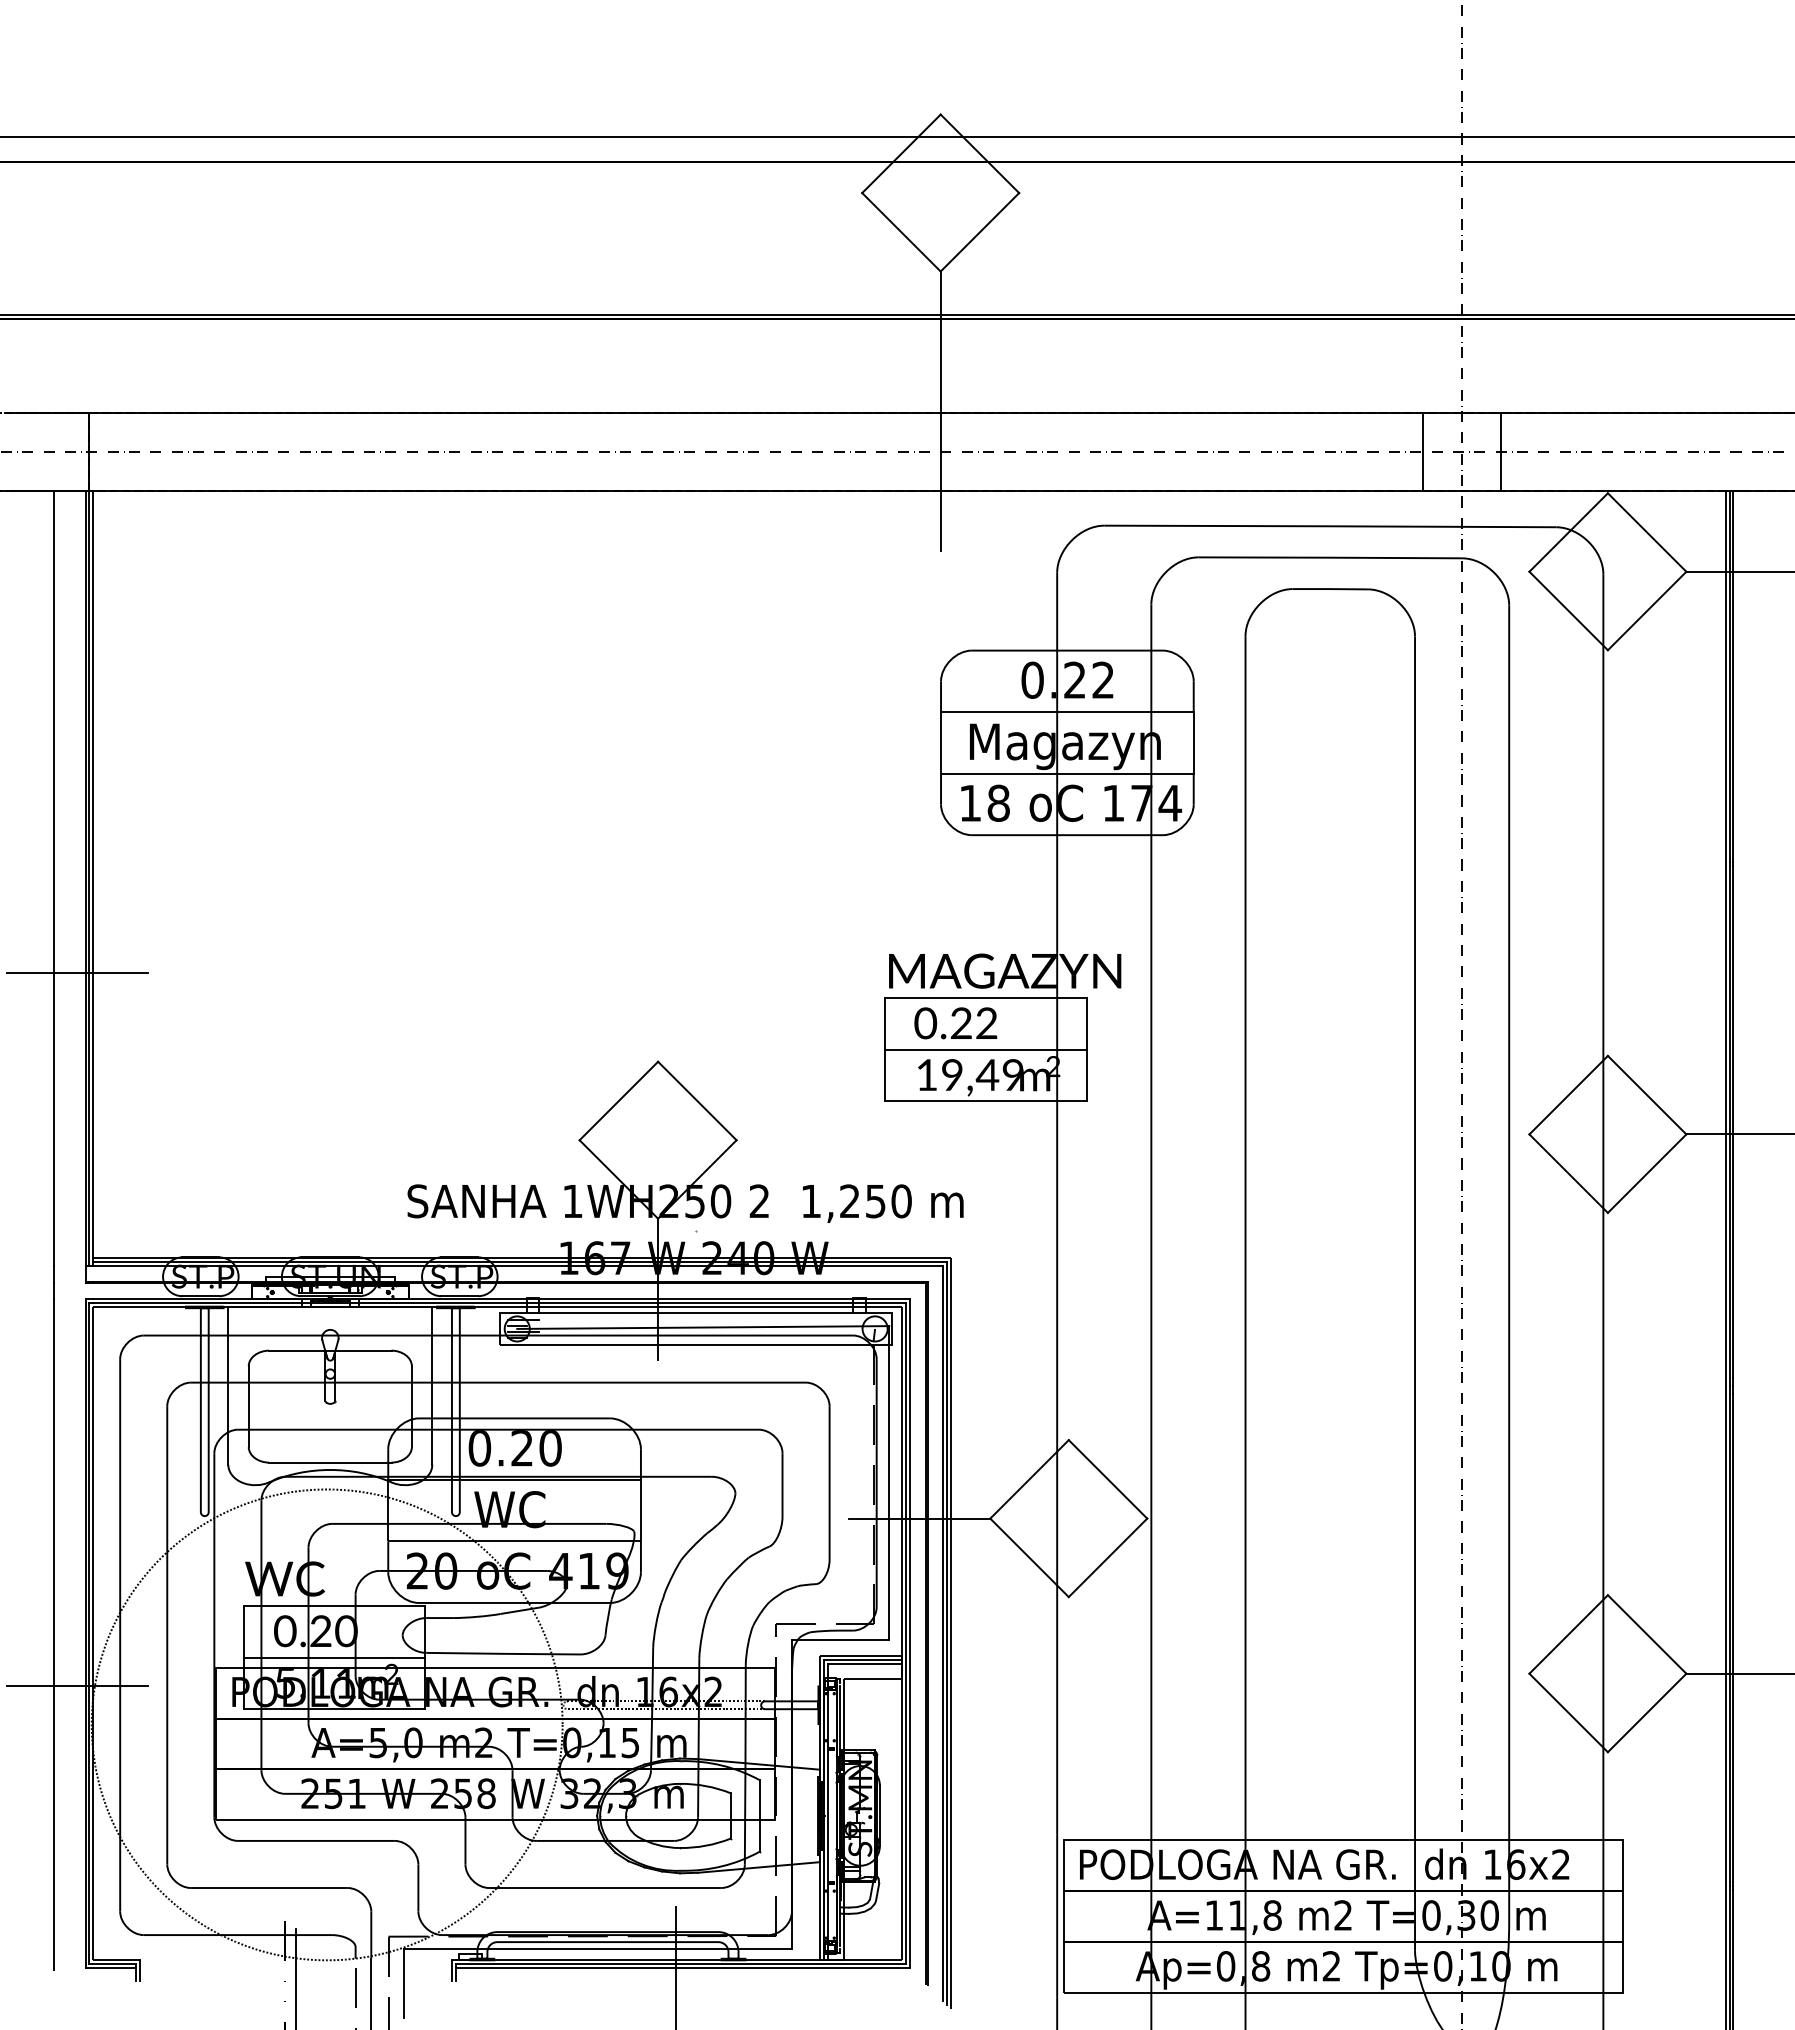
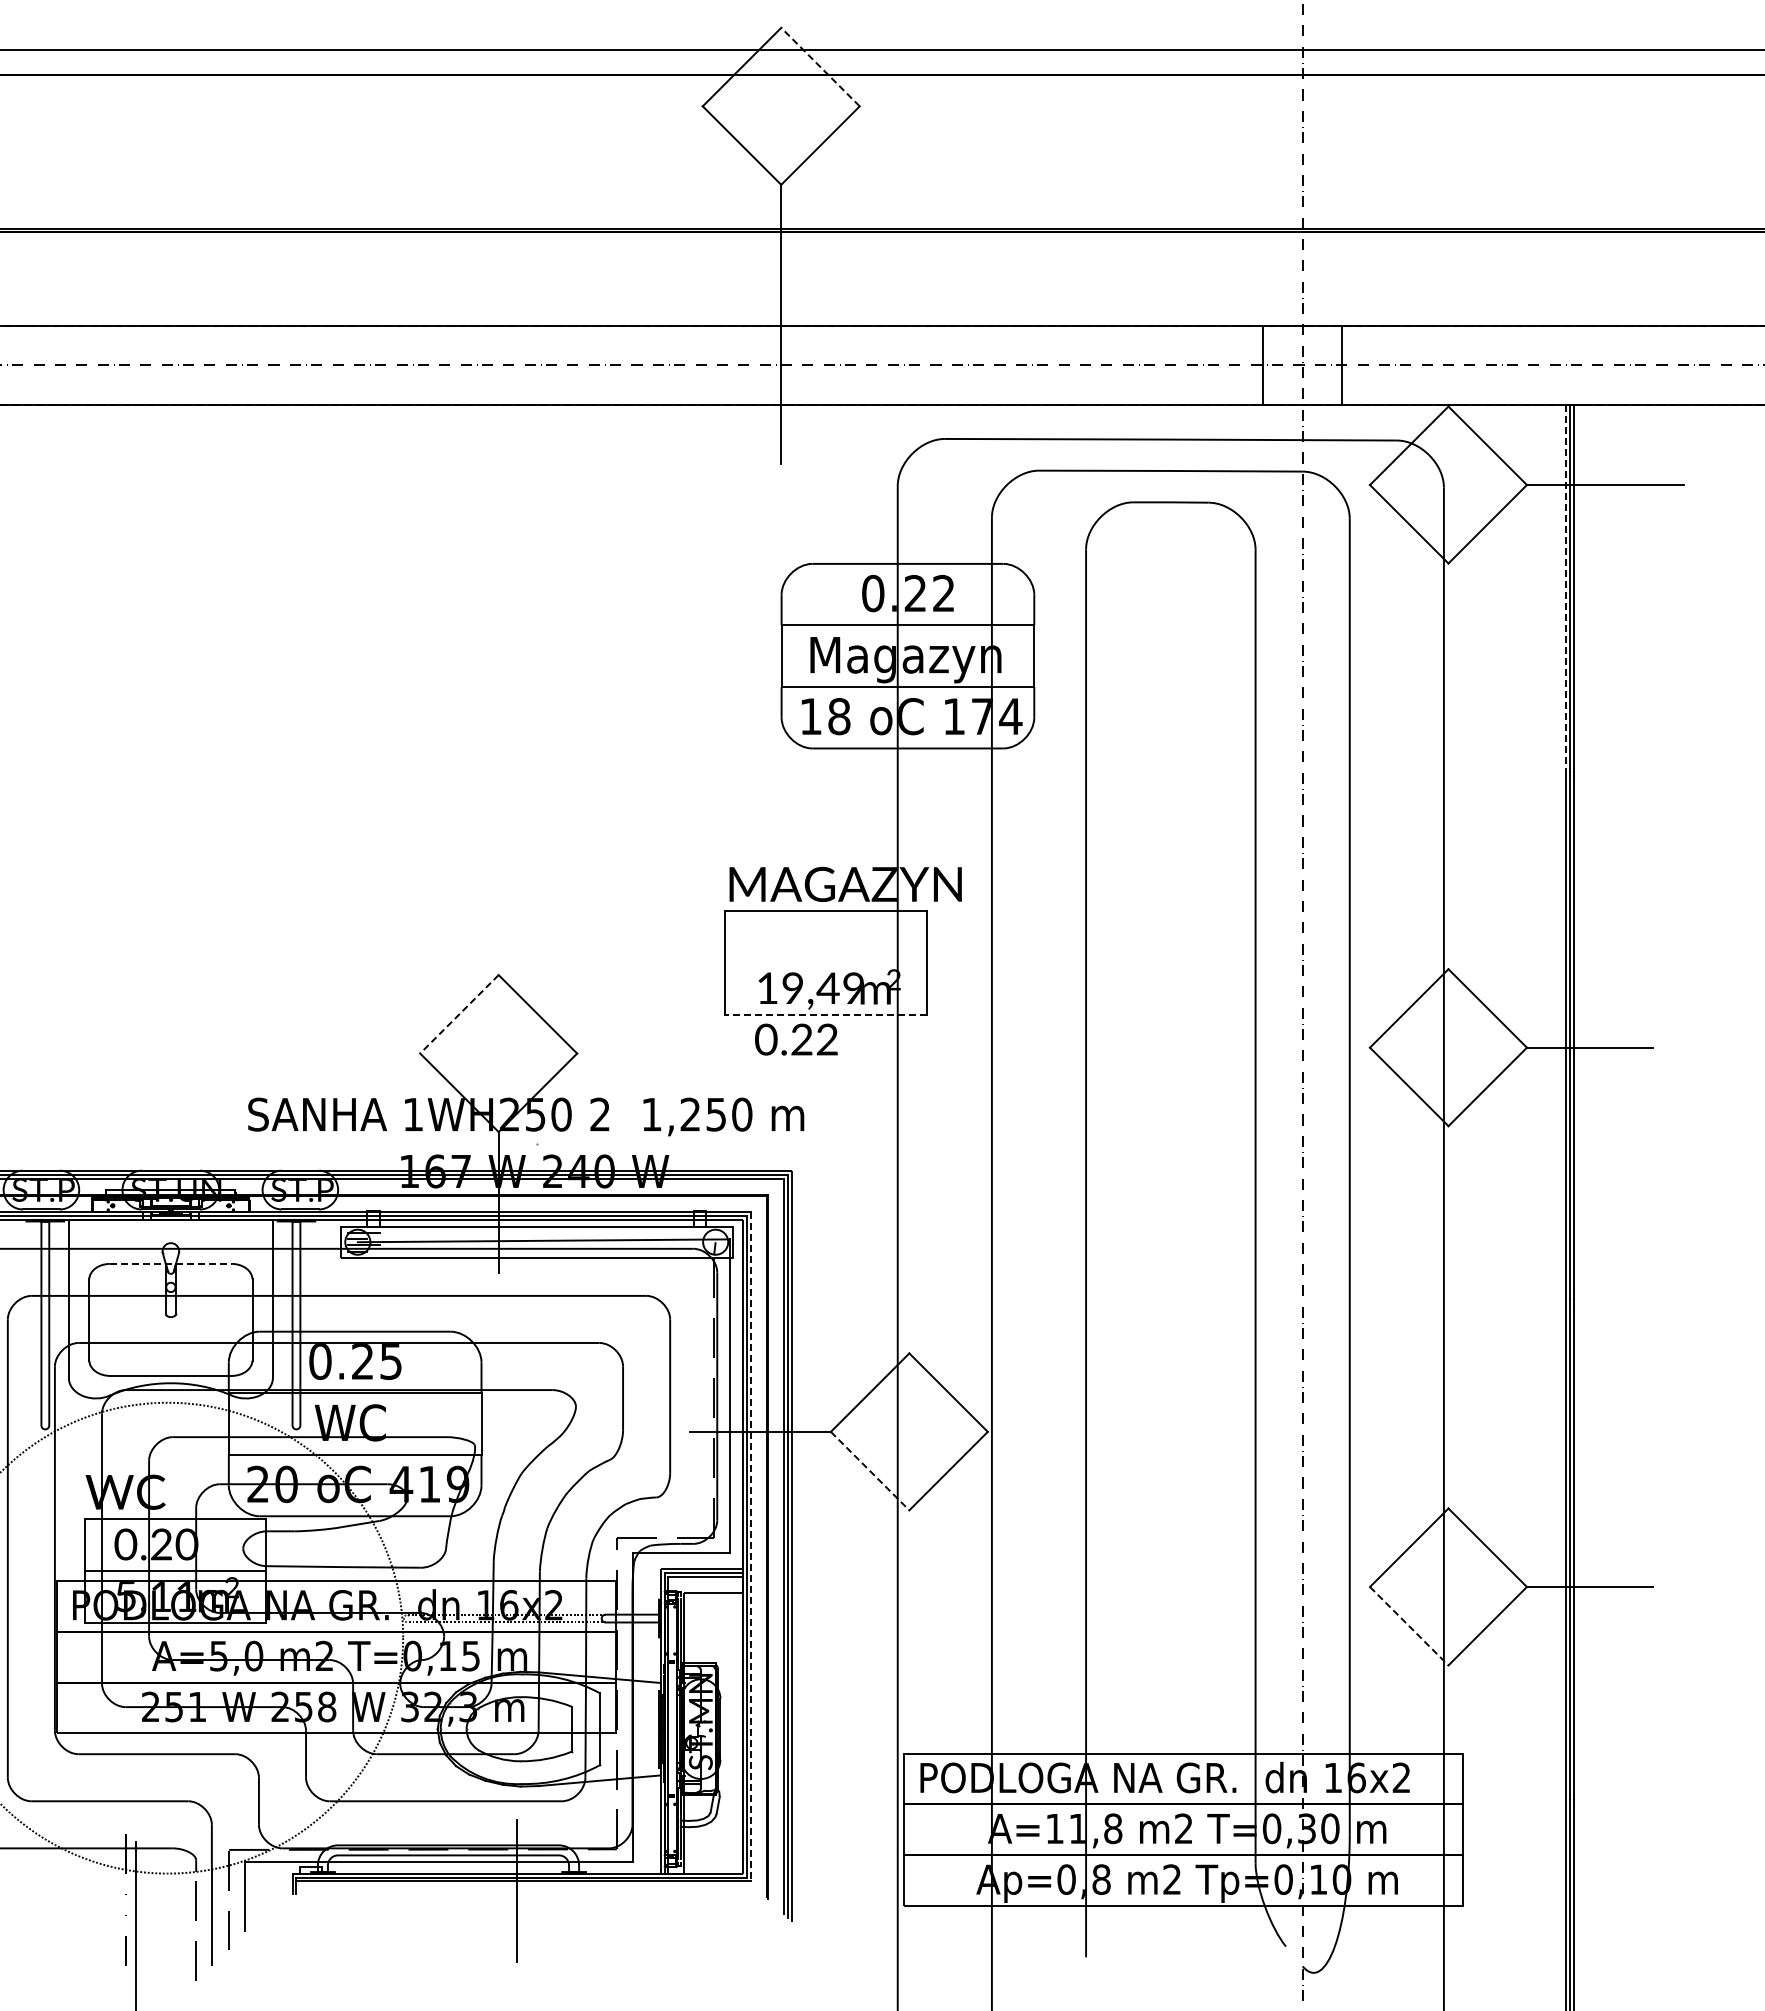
line: (979, 153) -> (820, 66), solid -> dashed
line: (1725, 674) -> (1566, 587), solid -> dashed
text: (955, 1023) -> (796, 1039), moved
line: (985, 1049) -> (826, 962), removed
line: (618, 1101) -> (459, 1014), solid -> dashed
line: (985, 1101) -> (826, 1014), solid -> dashed
line: (330, 1350) -> (171, 1263), solid -> dashed
text: (550, 1448) -> (391, 1361), 0.20 -> 0.25
line: (1029, 1558) -> (870, 1471), solid -> dashed
line: (910, 1633) -> (751, 1546), solid -> dashed
line: (1569, 1713) -> (1410, 1626), solid -> dashed

